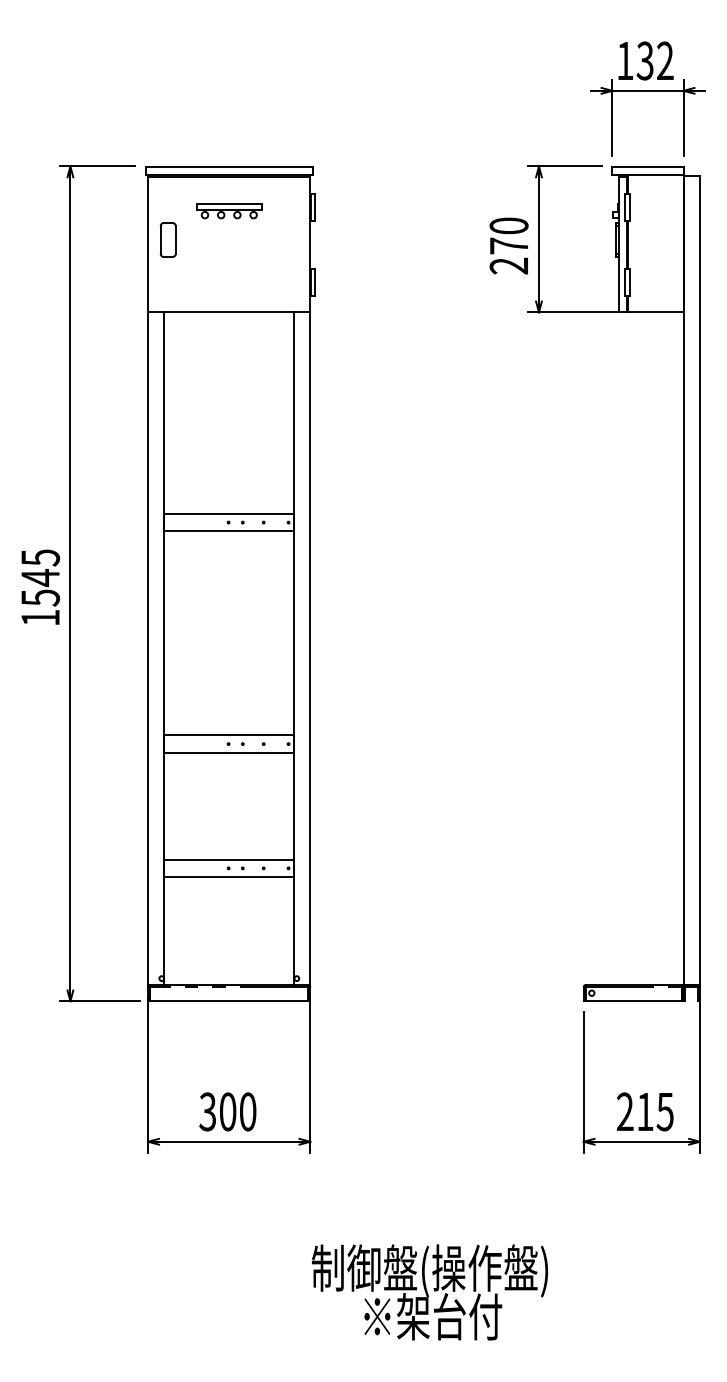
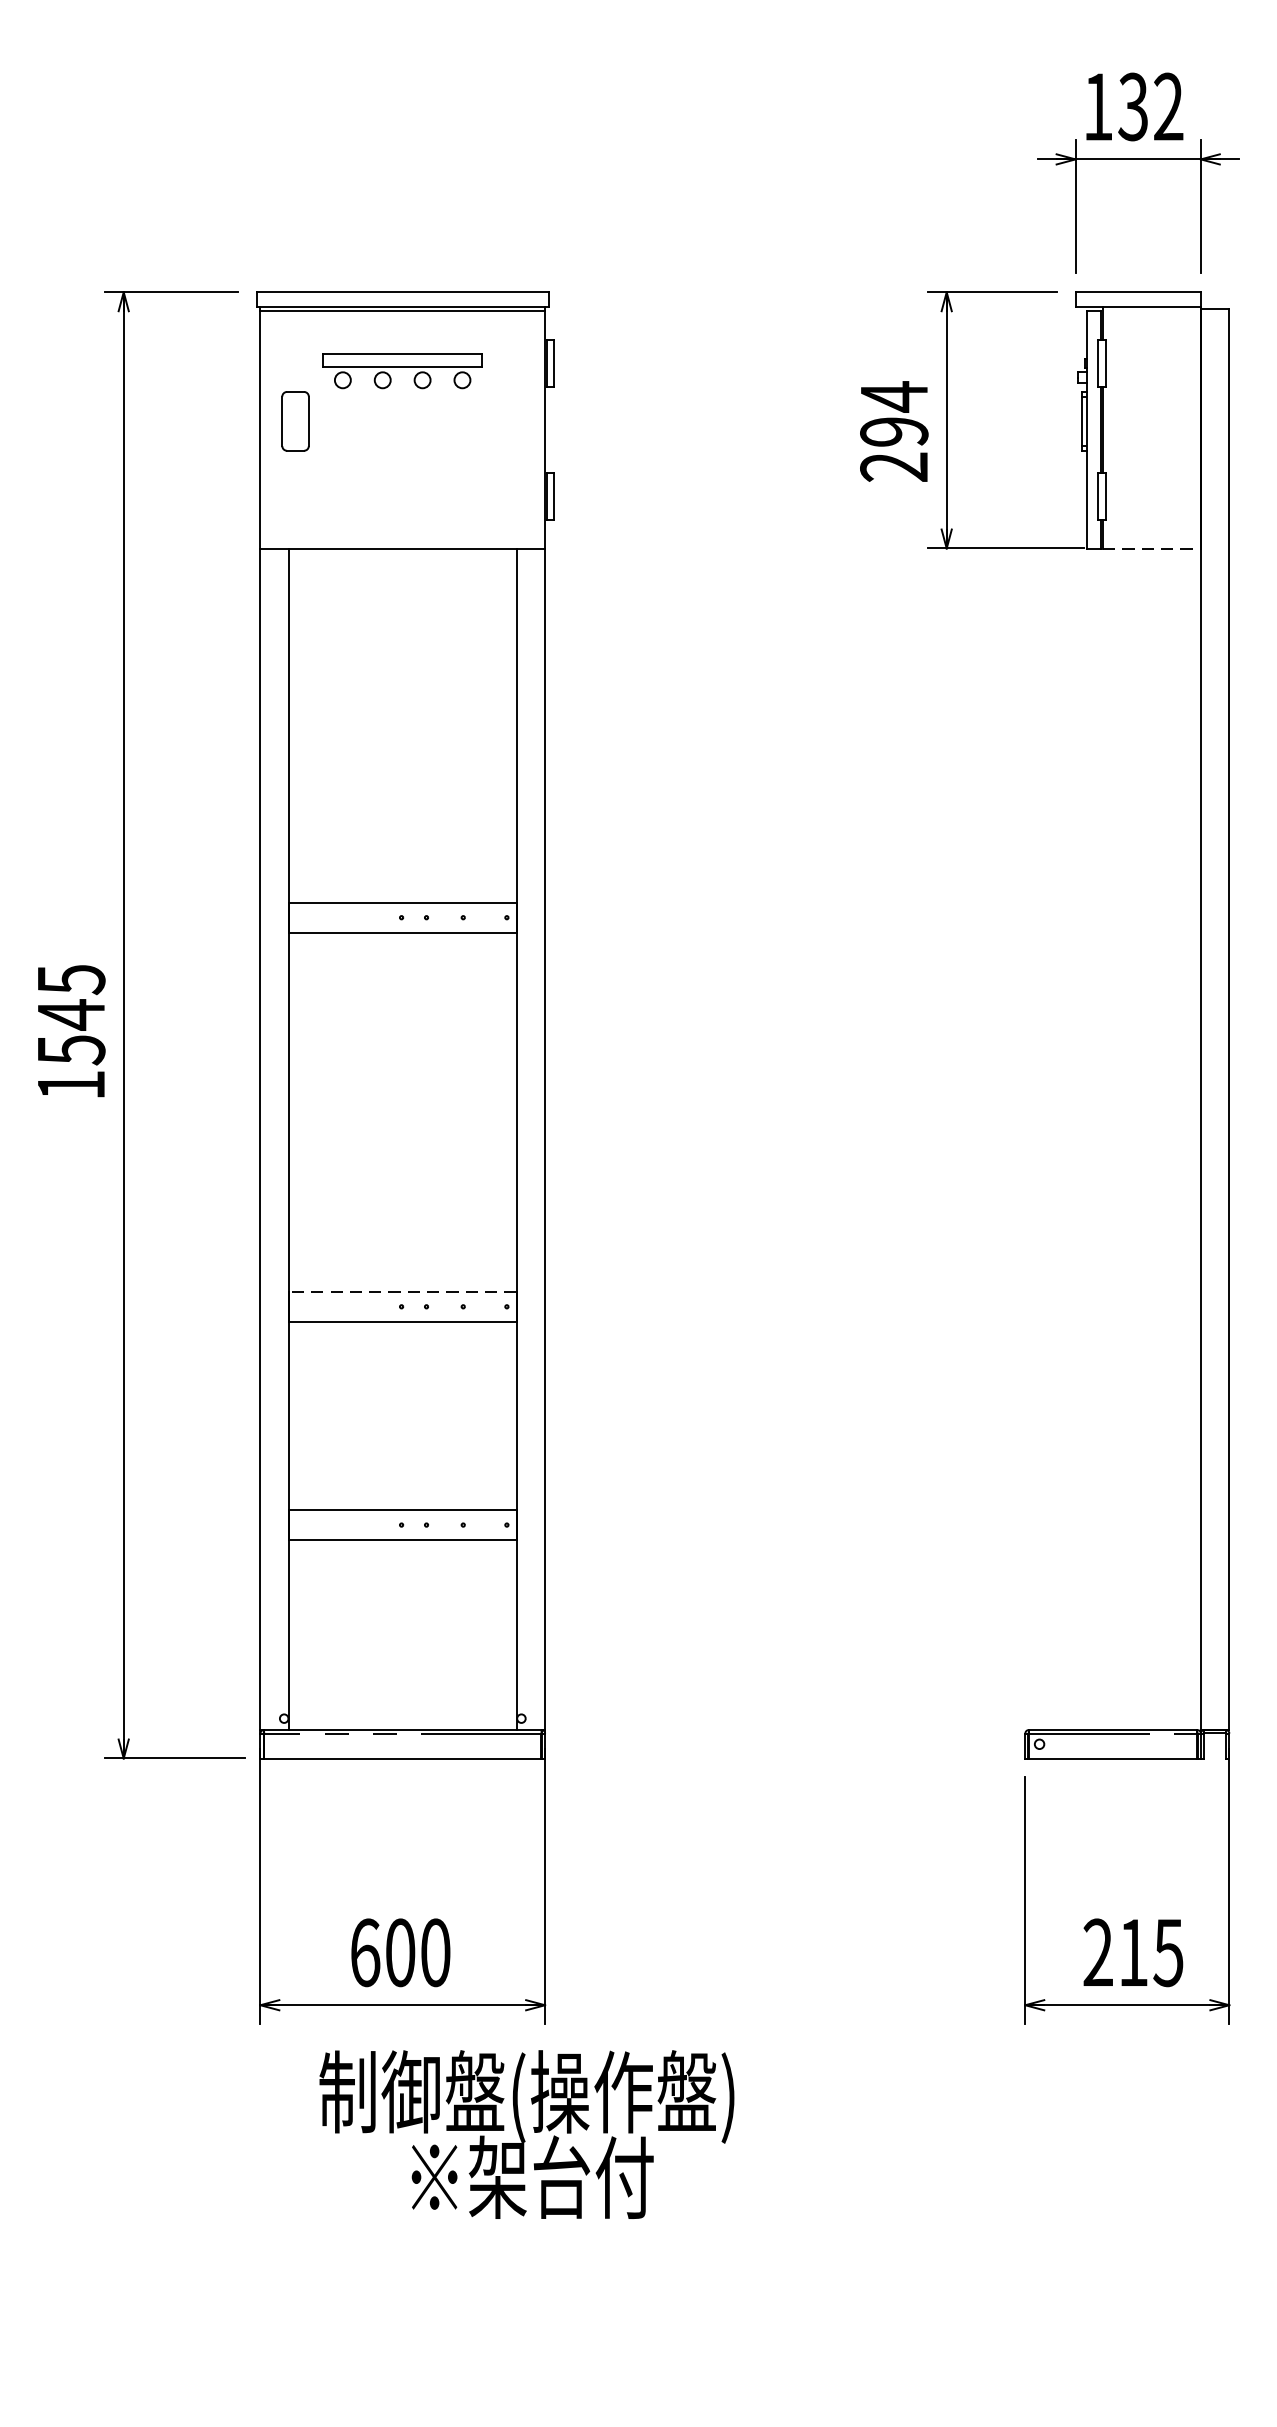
part: (229, 211) -> (403, 371), size x1.4
text: (508, 235) -> (893, 413), 270 -> 294
line: (655, 312) -> (1151, 548), solid -> dashed
line: (229, 735) -> (403, 1291), solid -> dashed
text: (207, 1111) -> (364, 1952), 300 -> 600
text: (429, 1292) -> (526, 2134), moved

